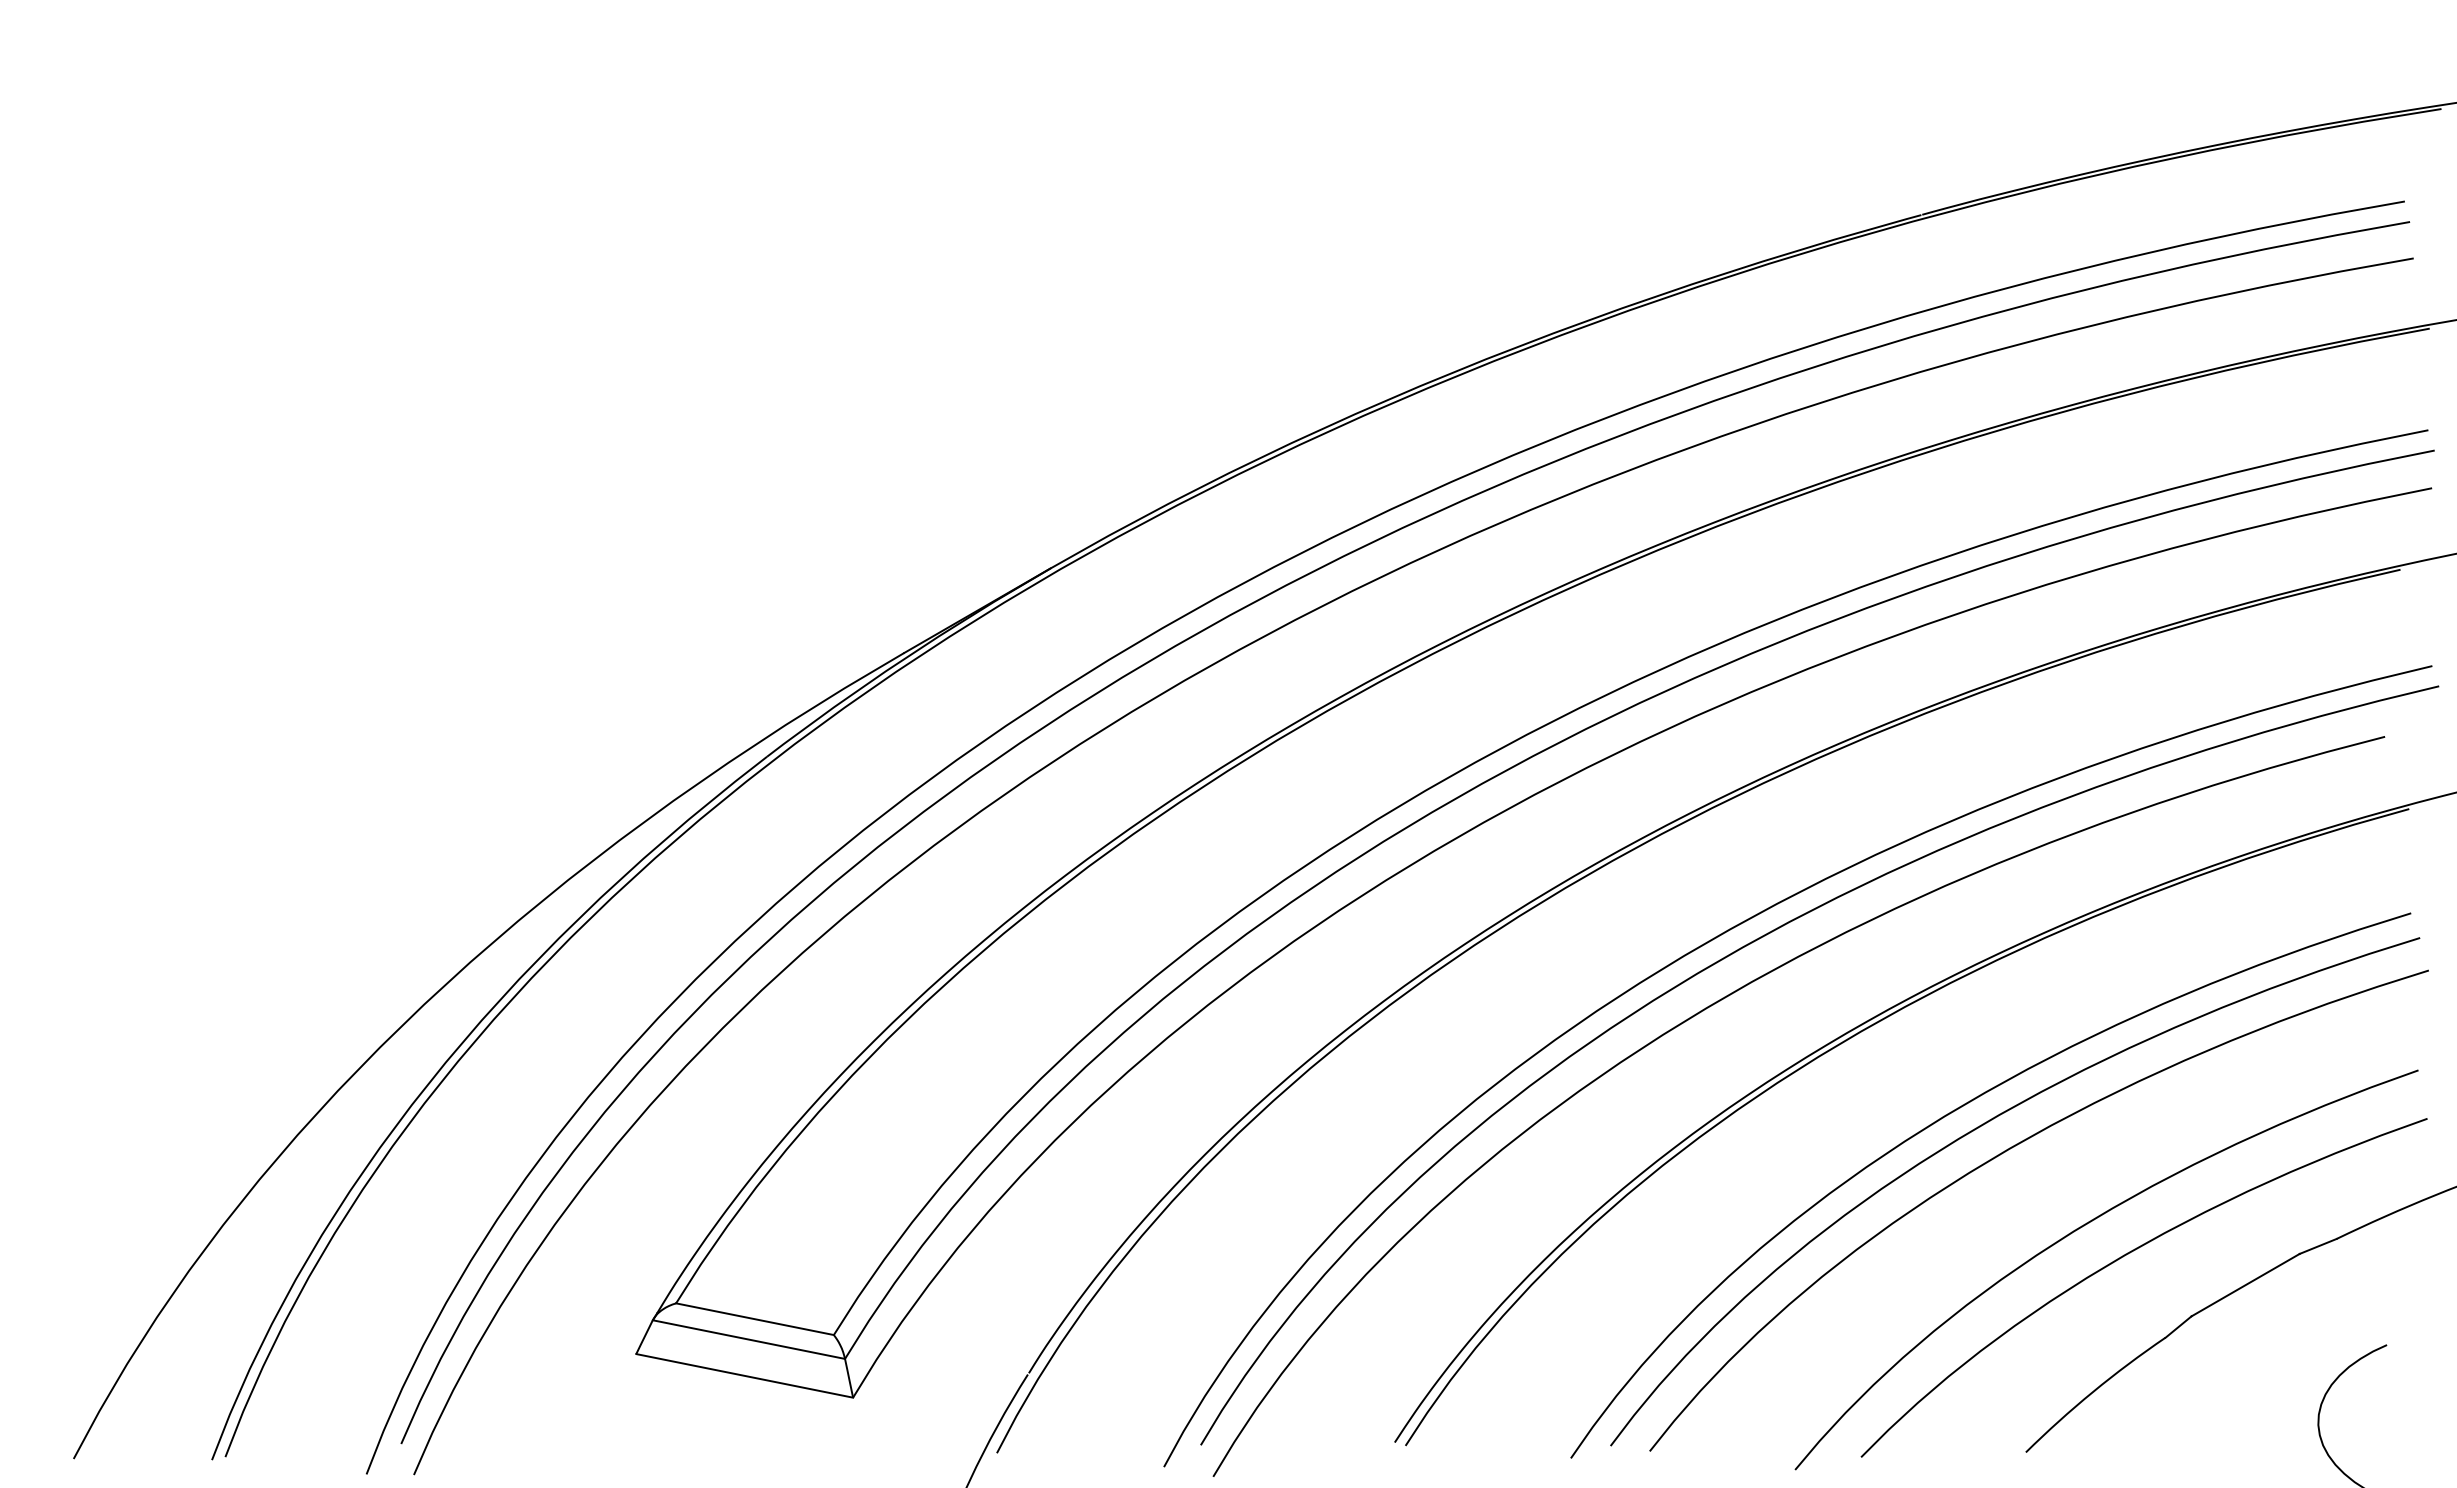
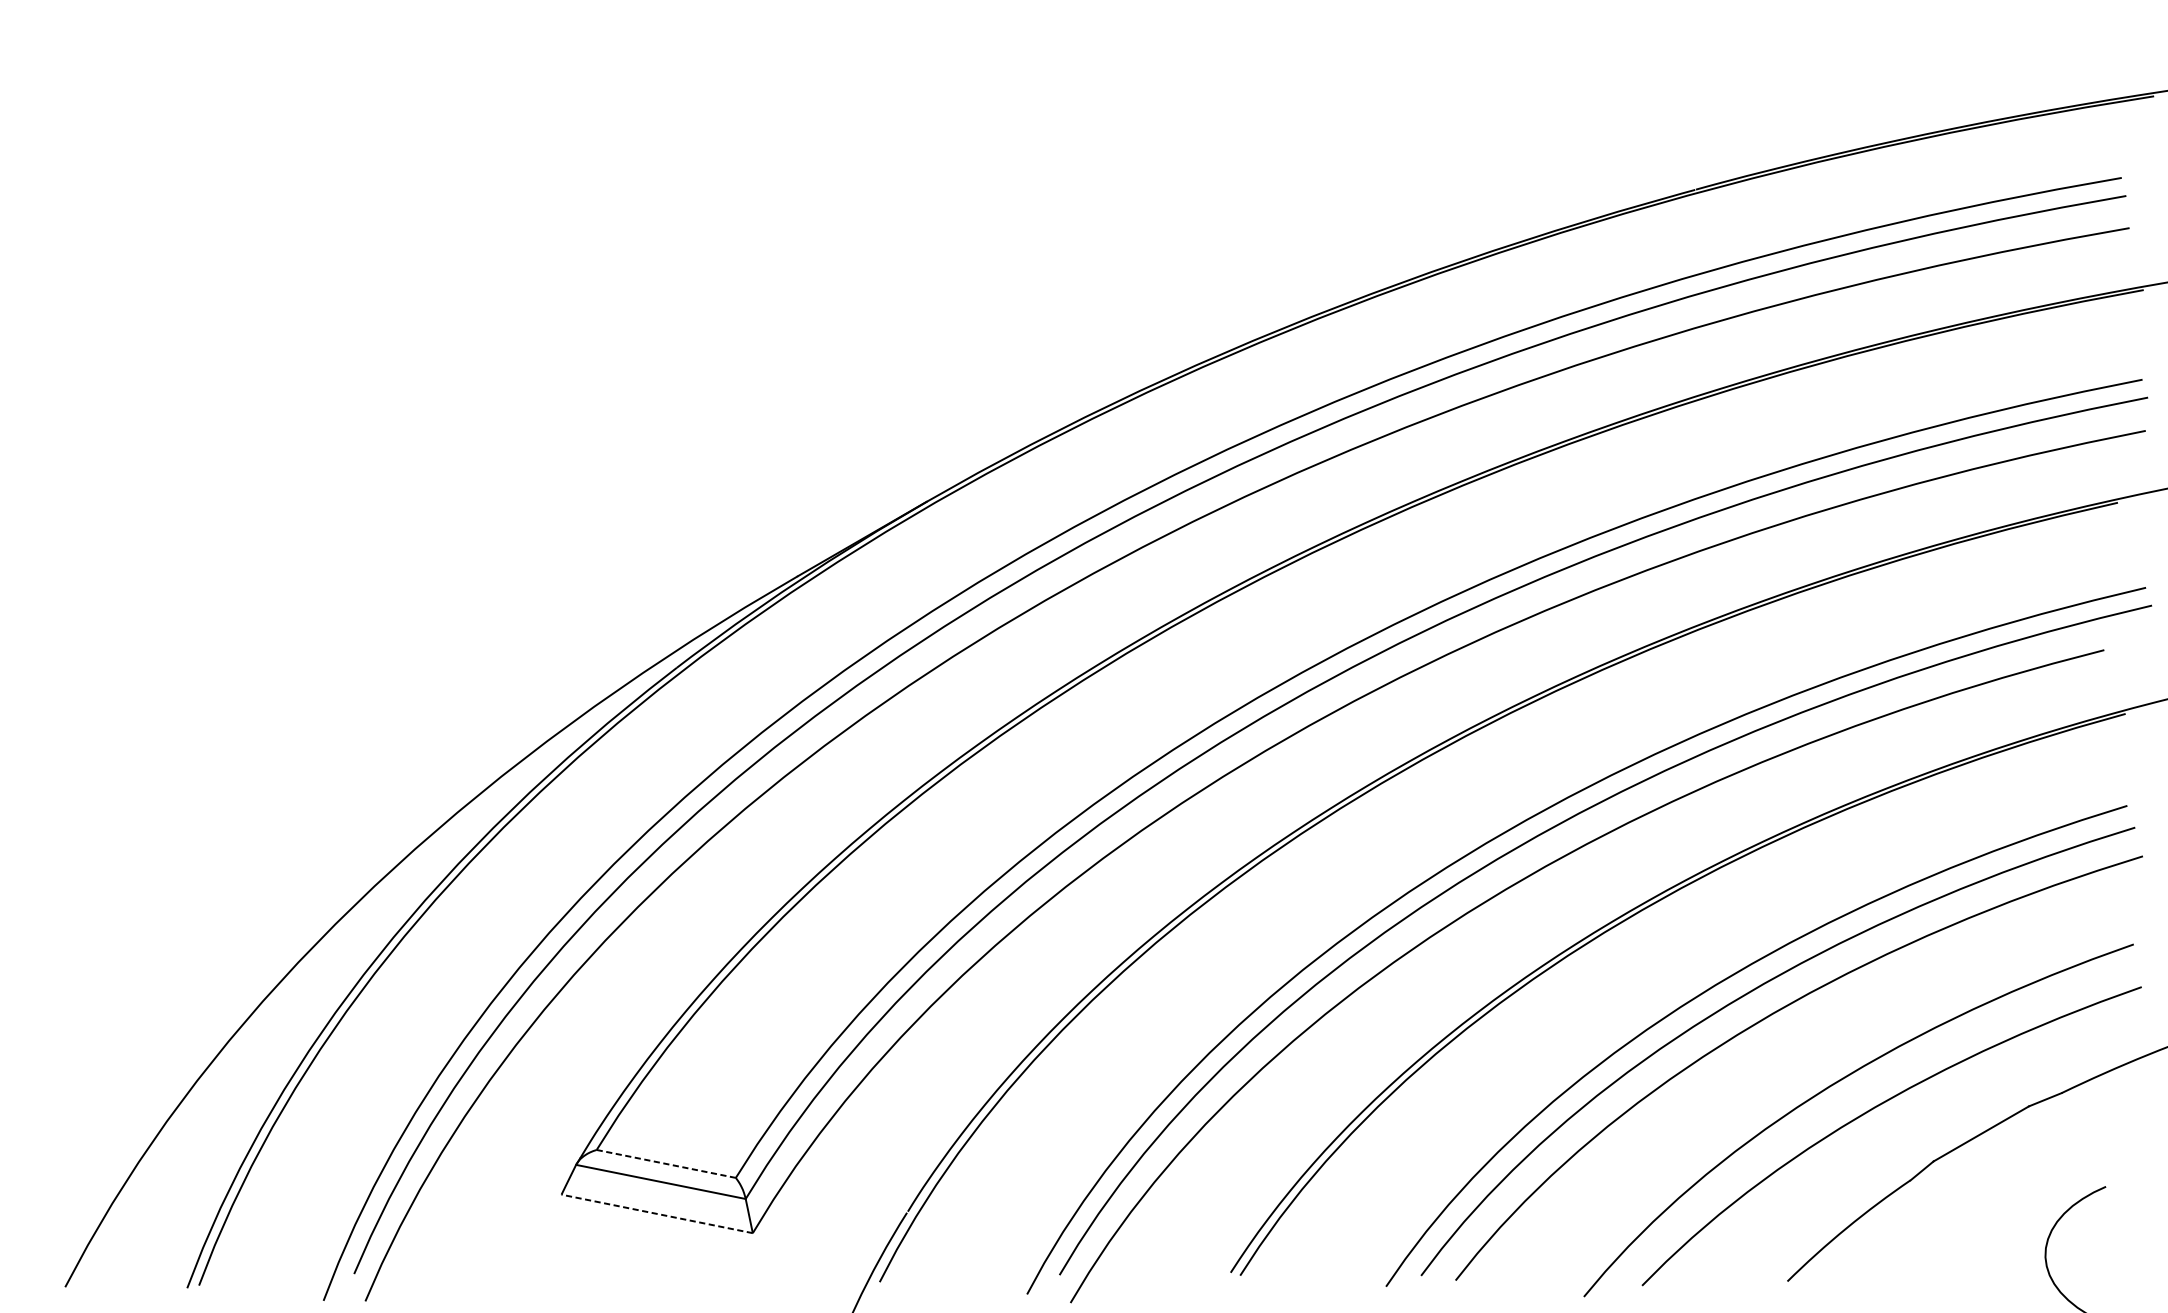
line: (755, 1319) -> (666, 1164), solid -> dashed
line: (744, 1375) -> (657, 1213), solid -> dashed

